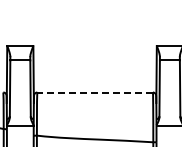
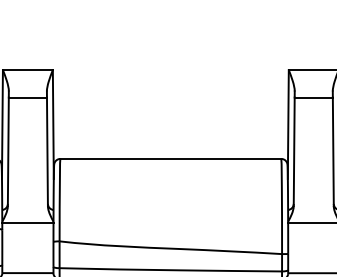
line: (95, 92) -> (171, 158), dashed -> solid

